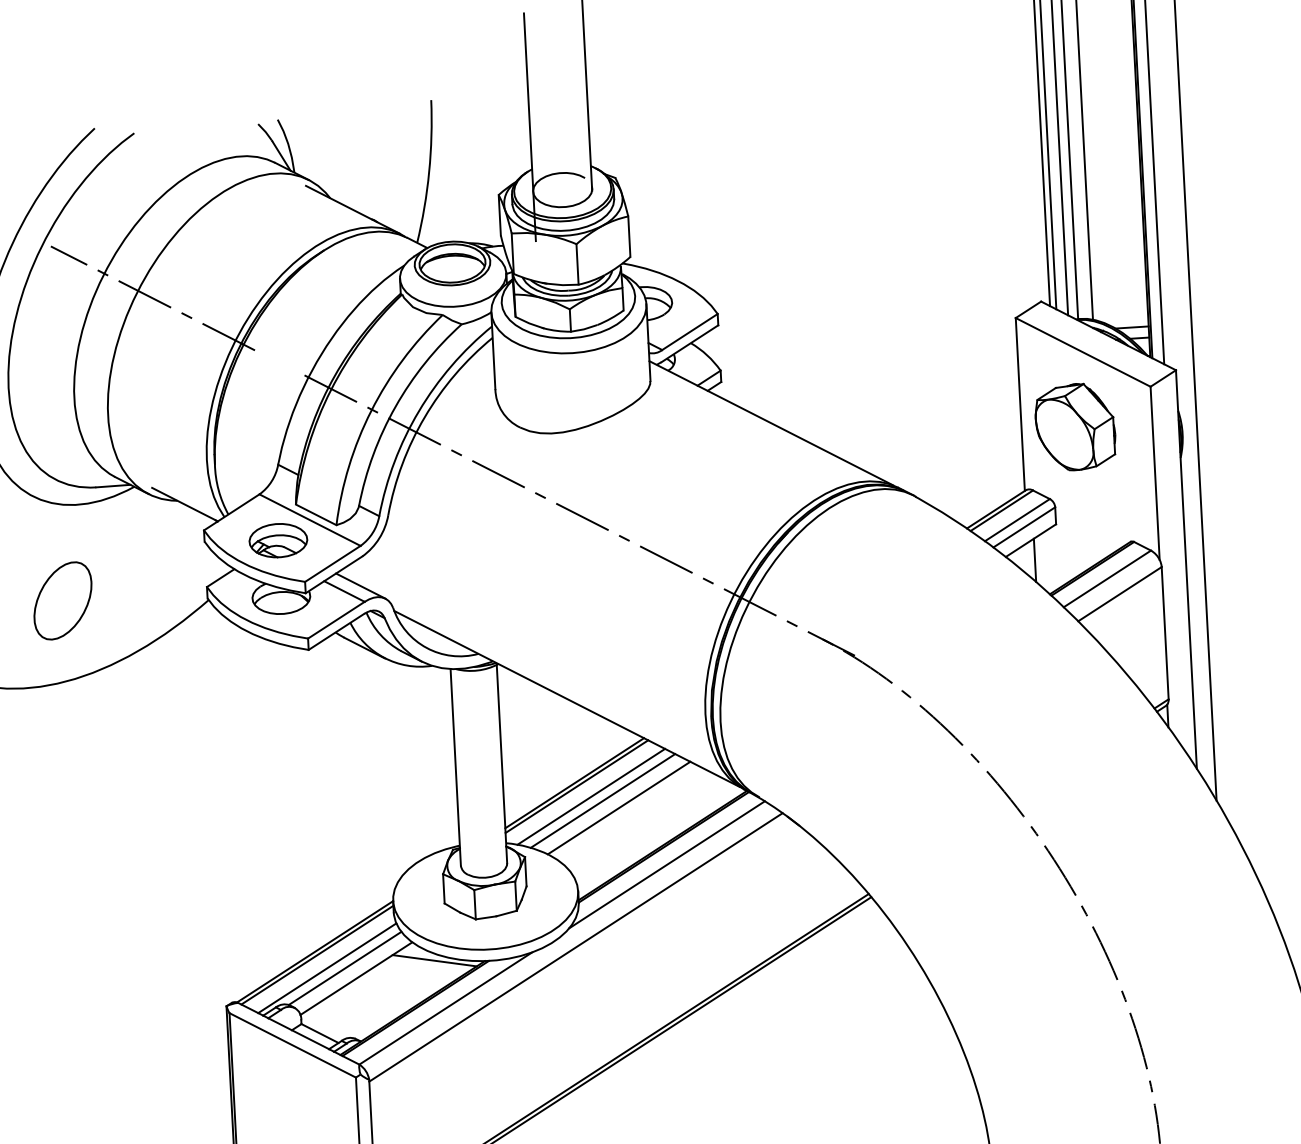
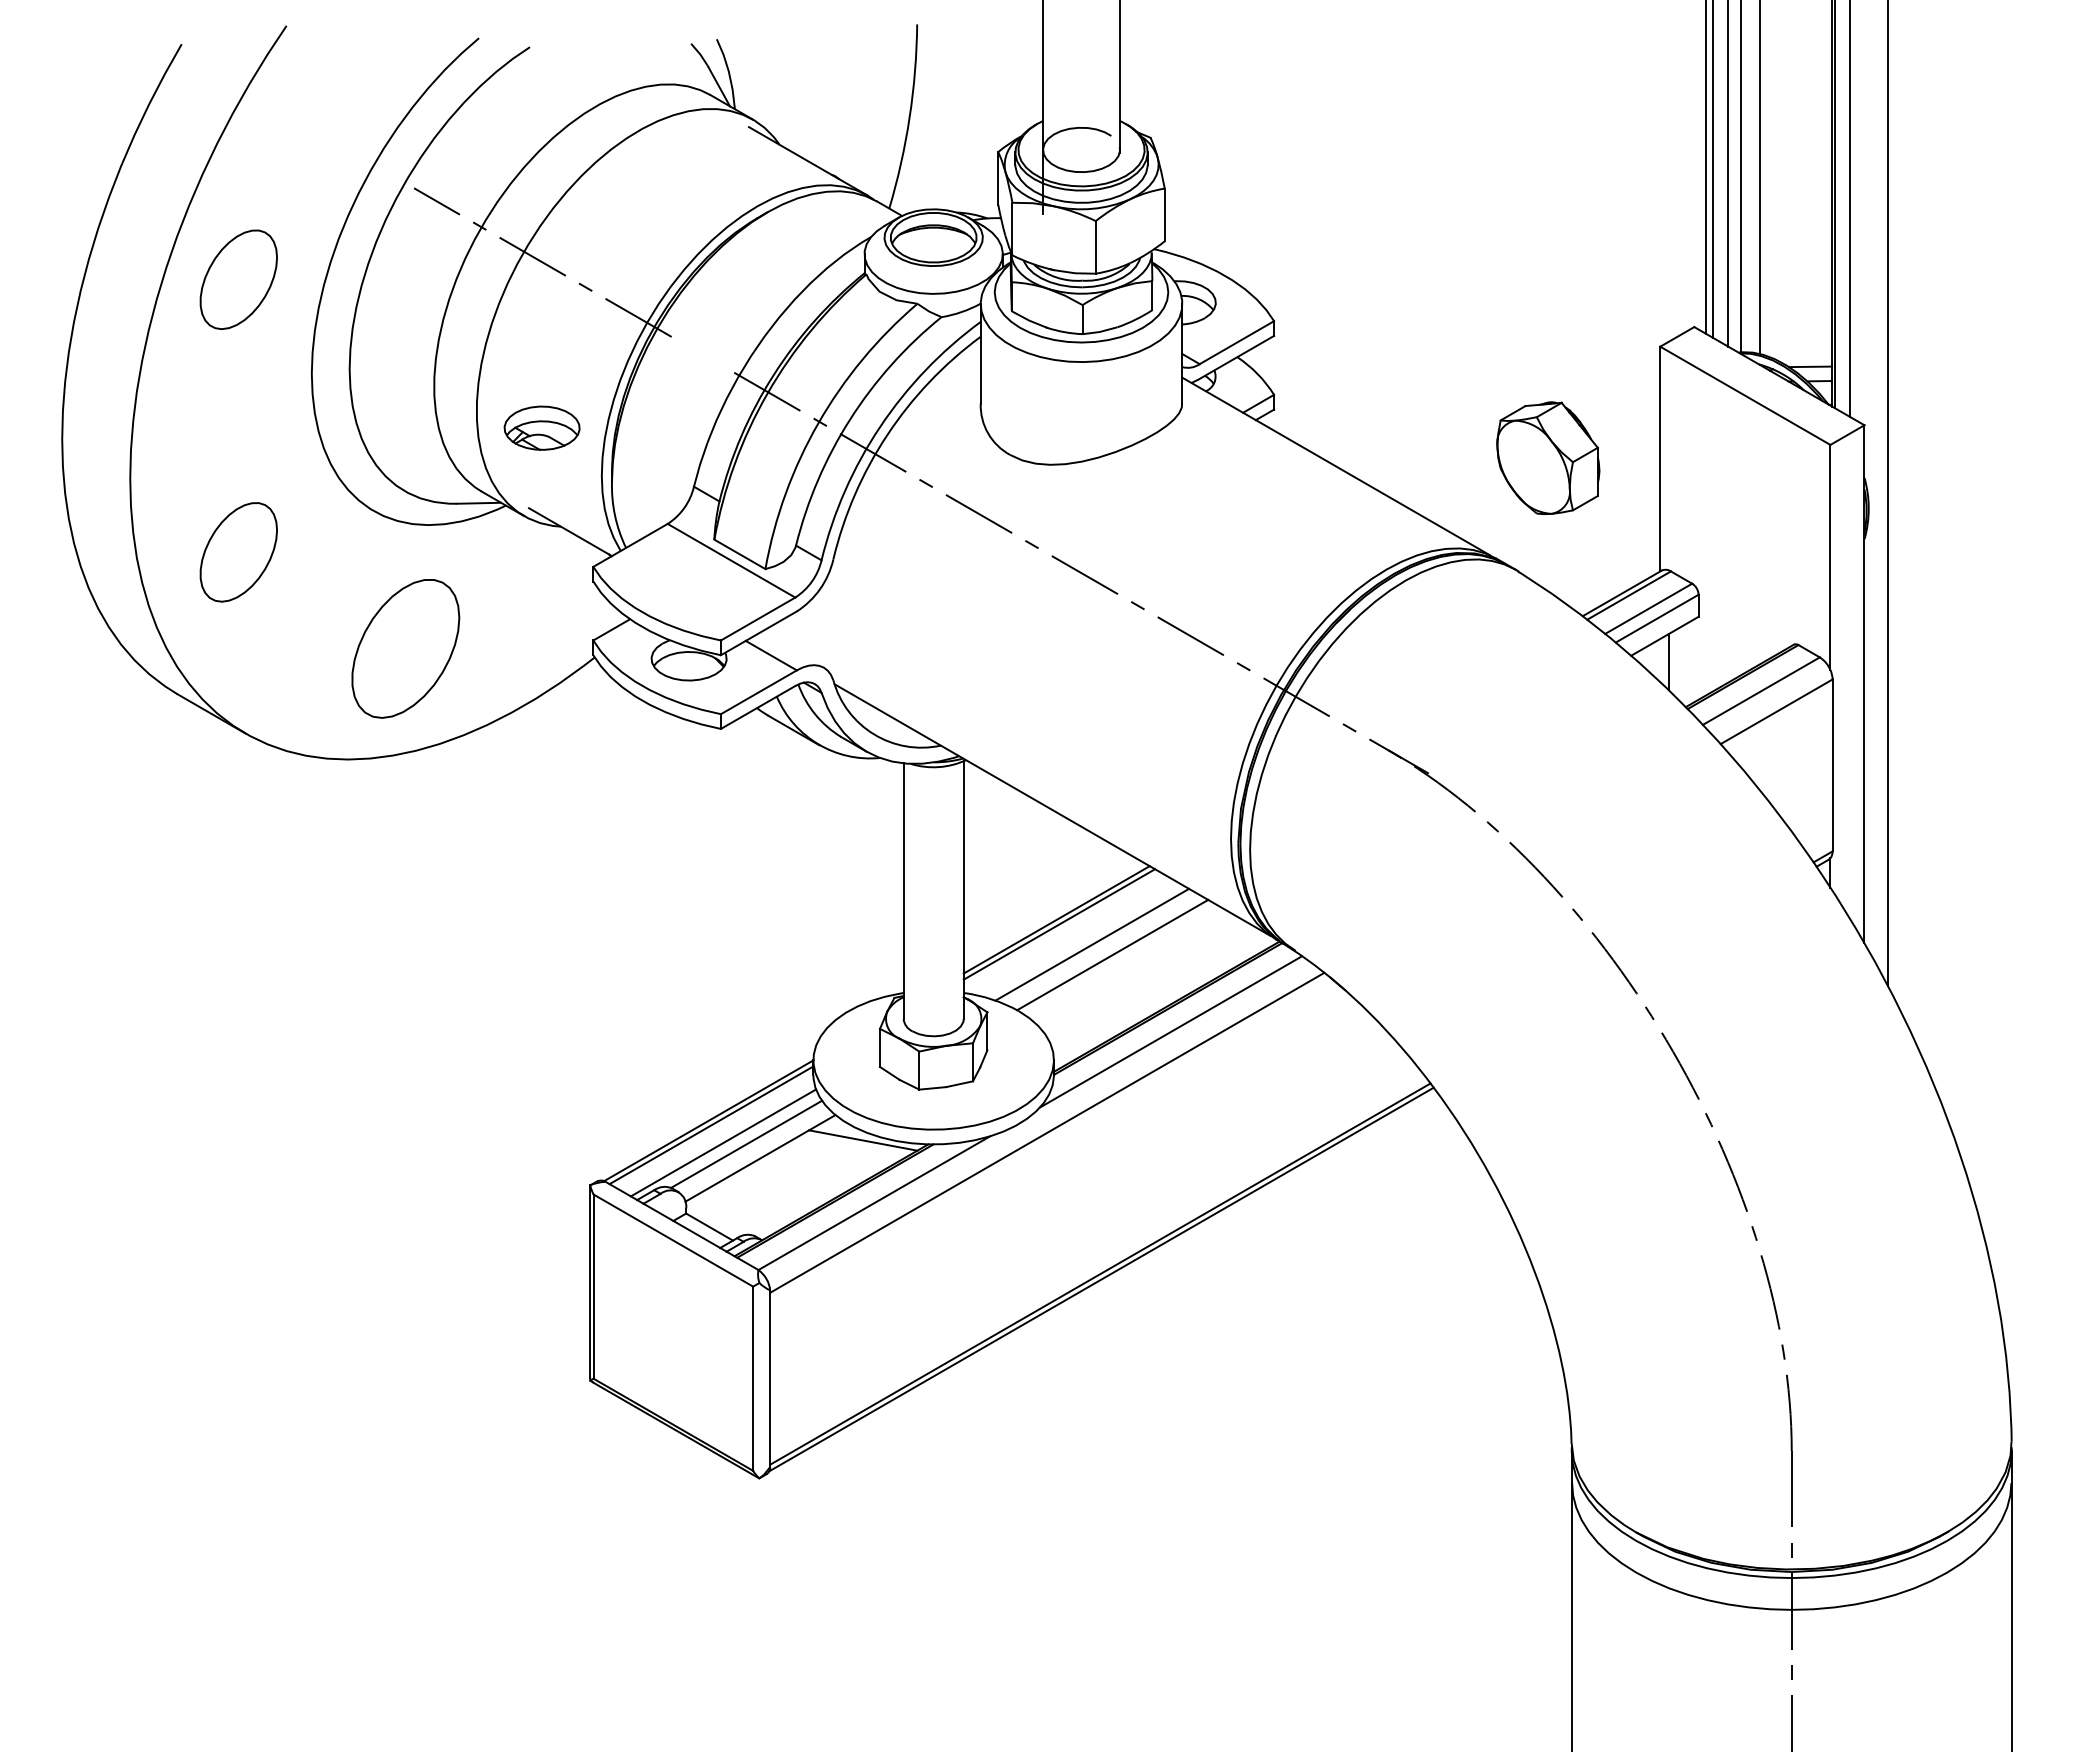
part: (1075, 426) -> (1548, 457), moved
part: (277, 540) -> (541, 427), moved
line: (360, 585) -> (792, 649), removed
part: (62, 600) -> (405, 648), size x1.4
line: (591, 796) -> (1077, 938), removed

